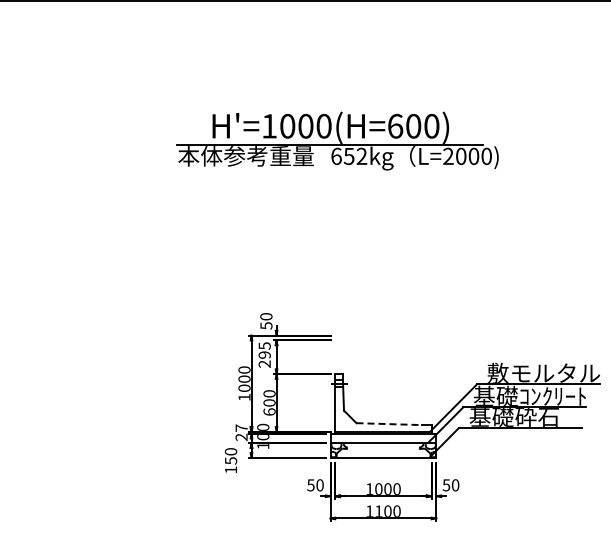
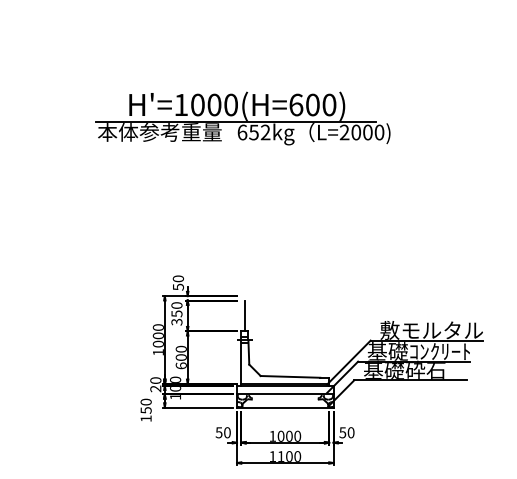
text: (264, 354) -> (176, 313), 295 -> 350
line: (339, 357) -> (245, 316), added
line: (389, 424) -> (290, 377), dashed -> solid
text: (241, 427) -> (155, 379), 27 -> 20

